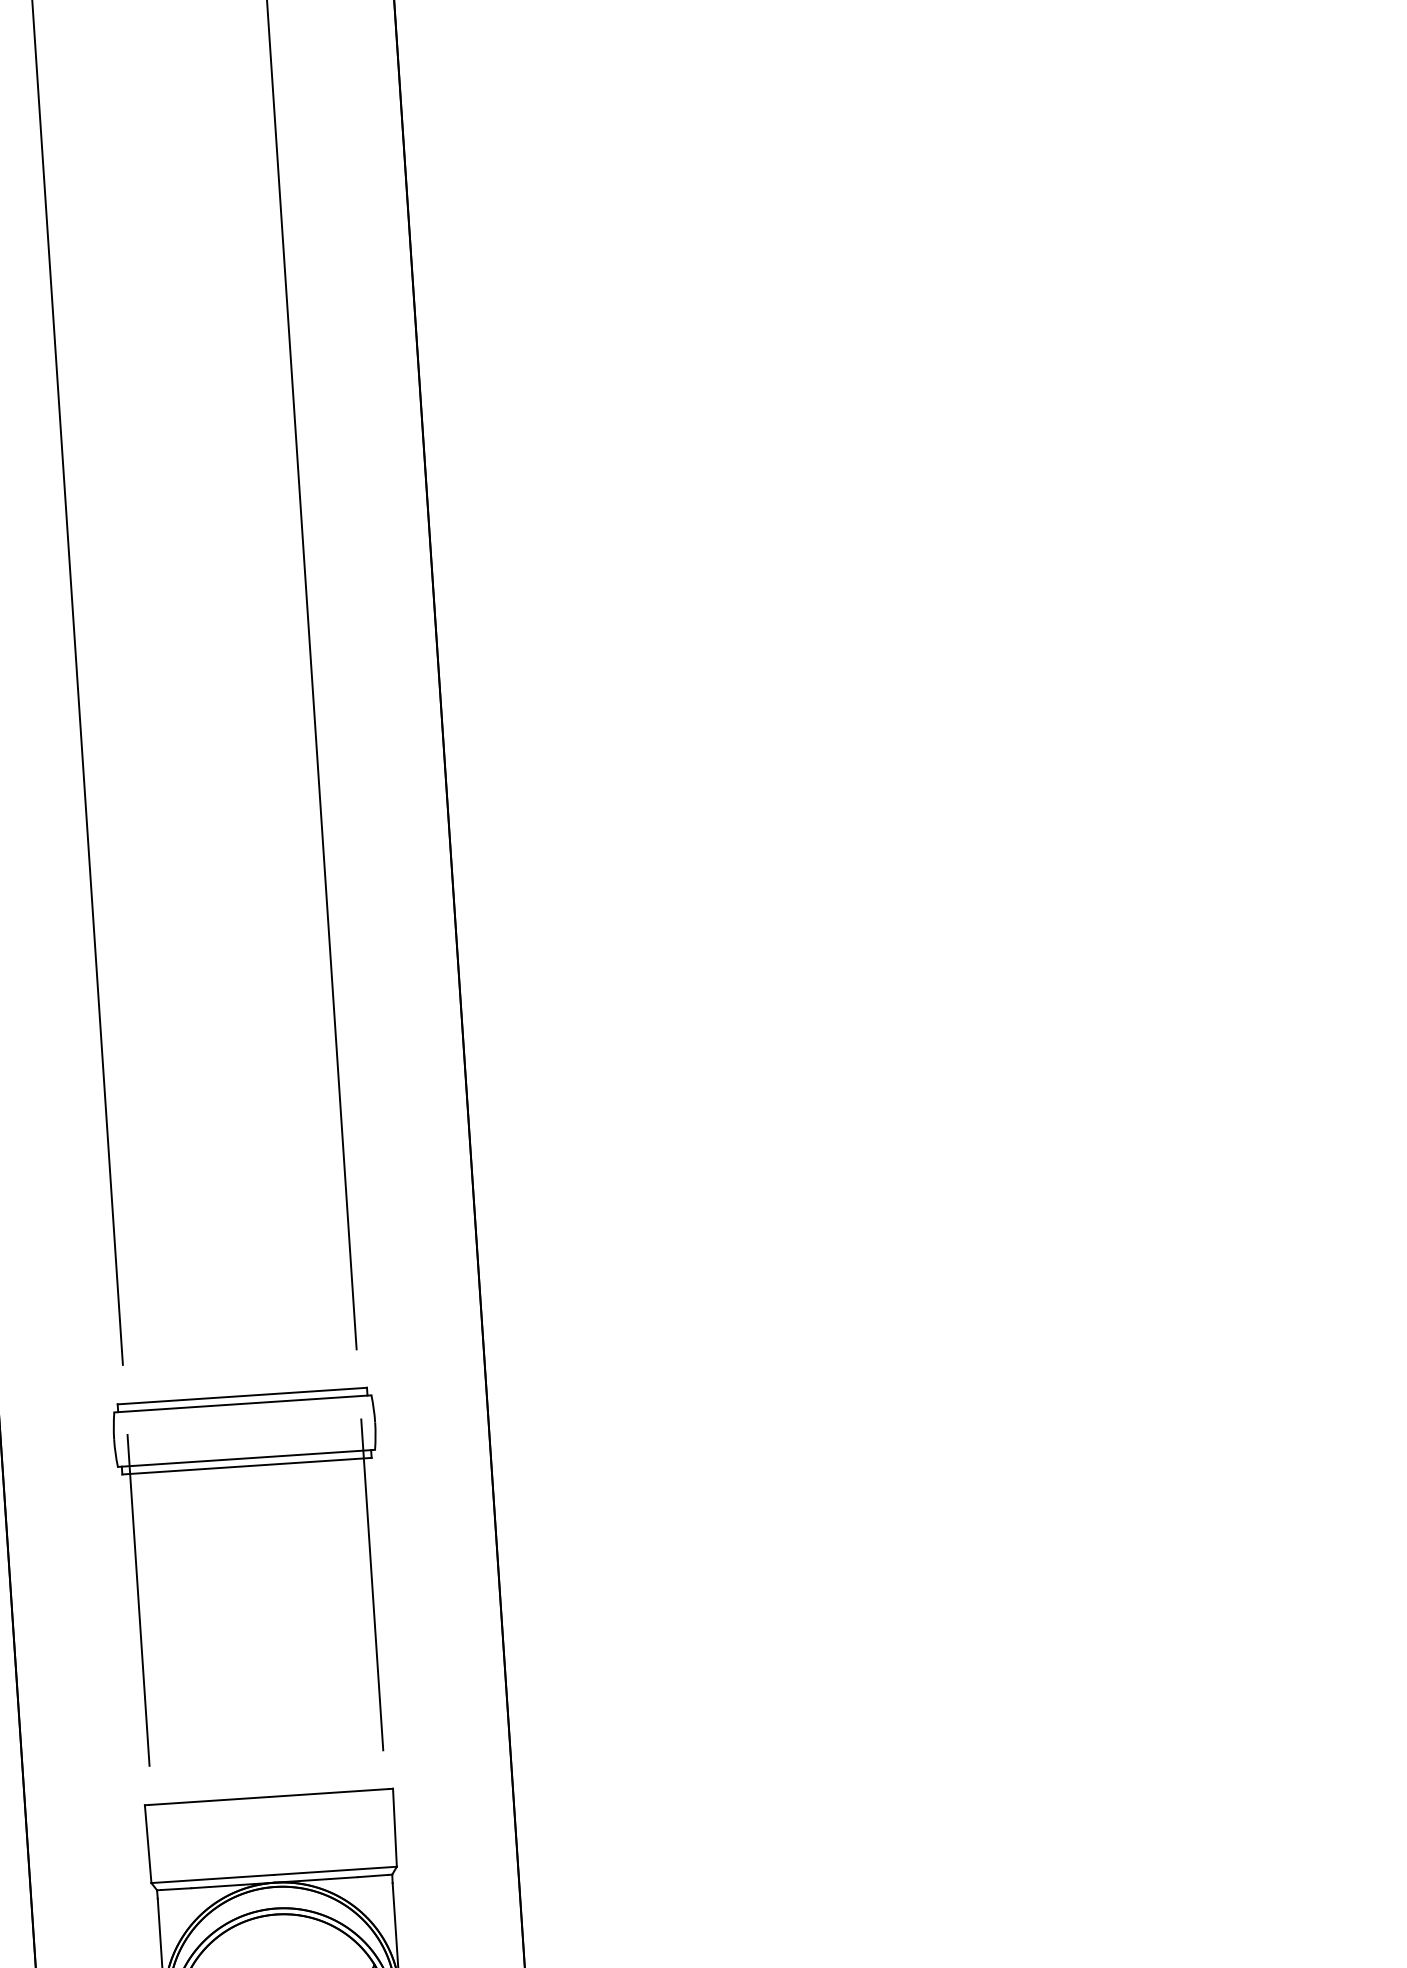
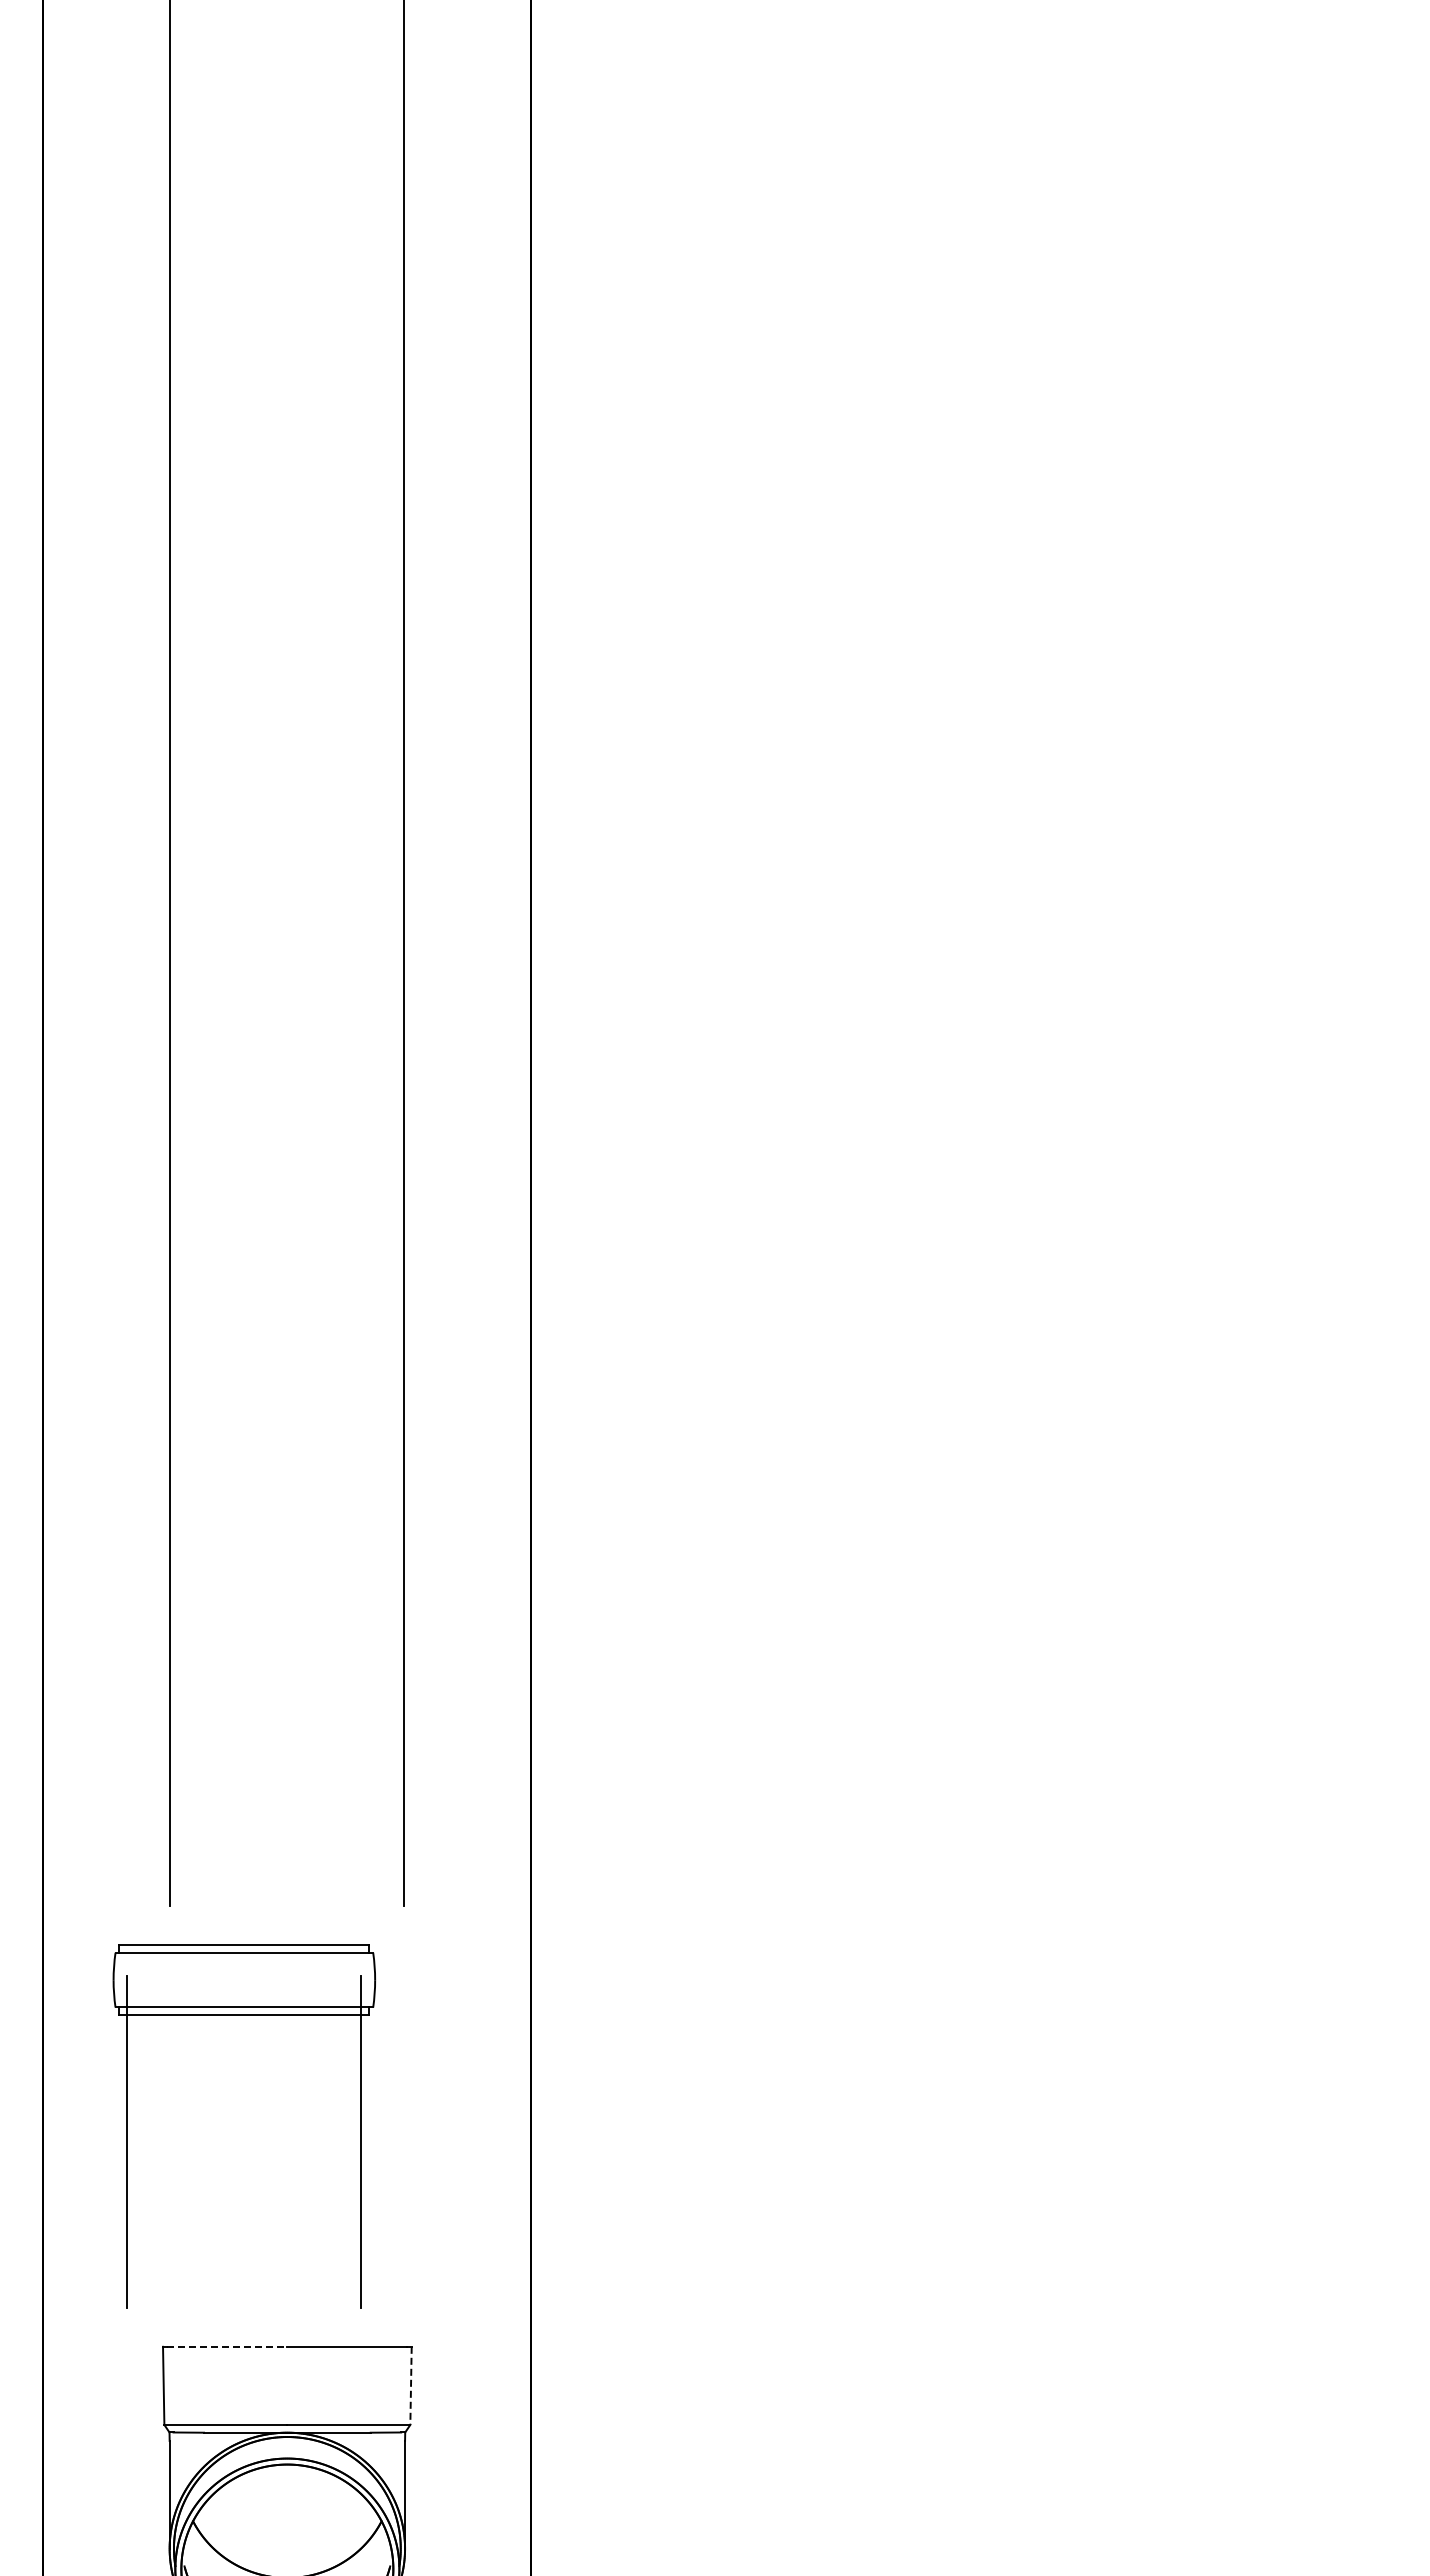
part: (246, 1466) -> (243, 2015), moved
line: (209, 1800) -> (227, 2346), solid -> dashed
line: (395, 1828) -> (411, 2386), solid -> dashed

